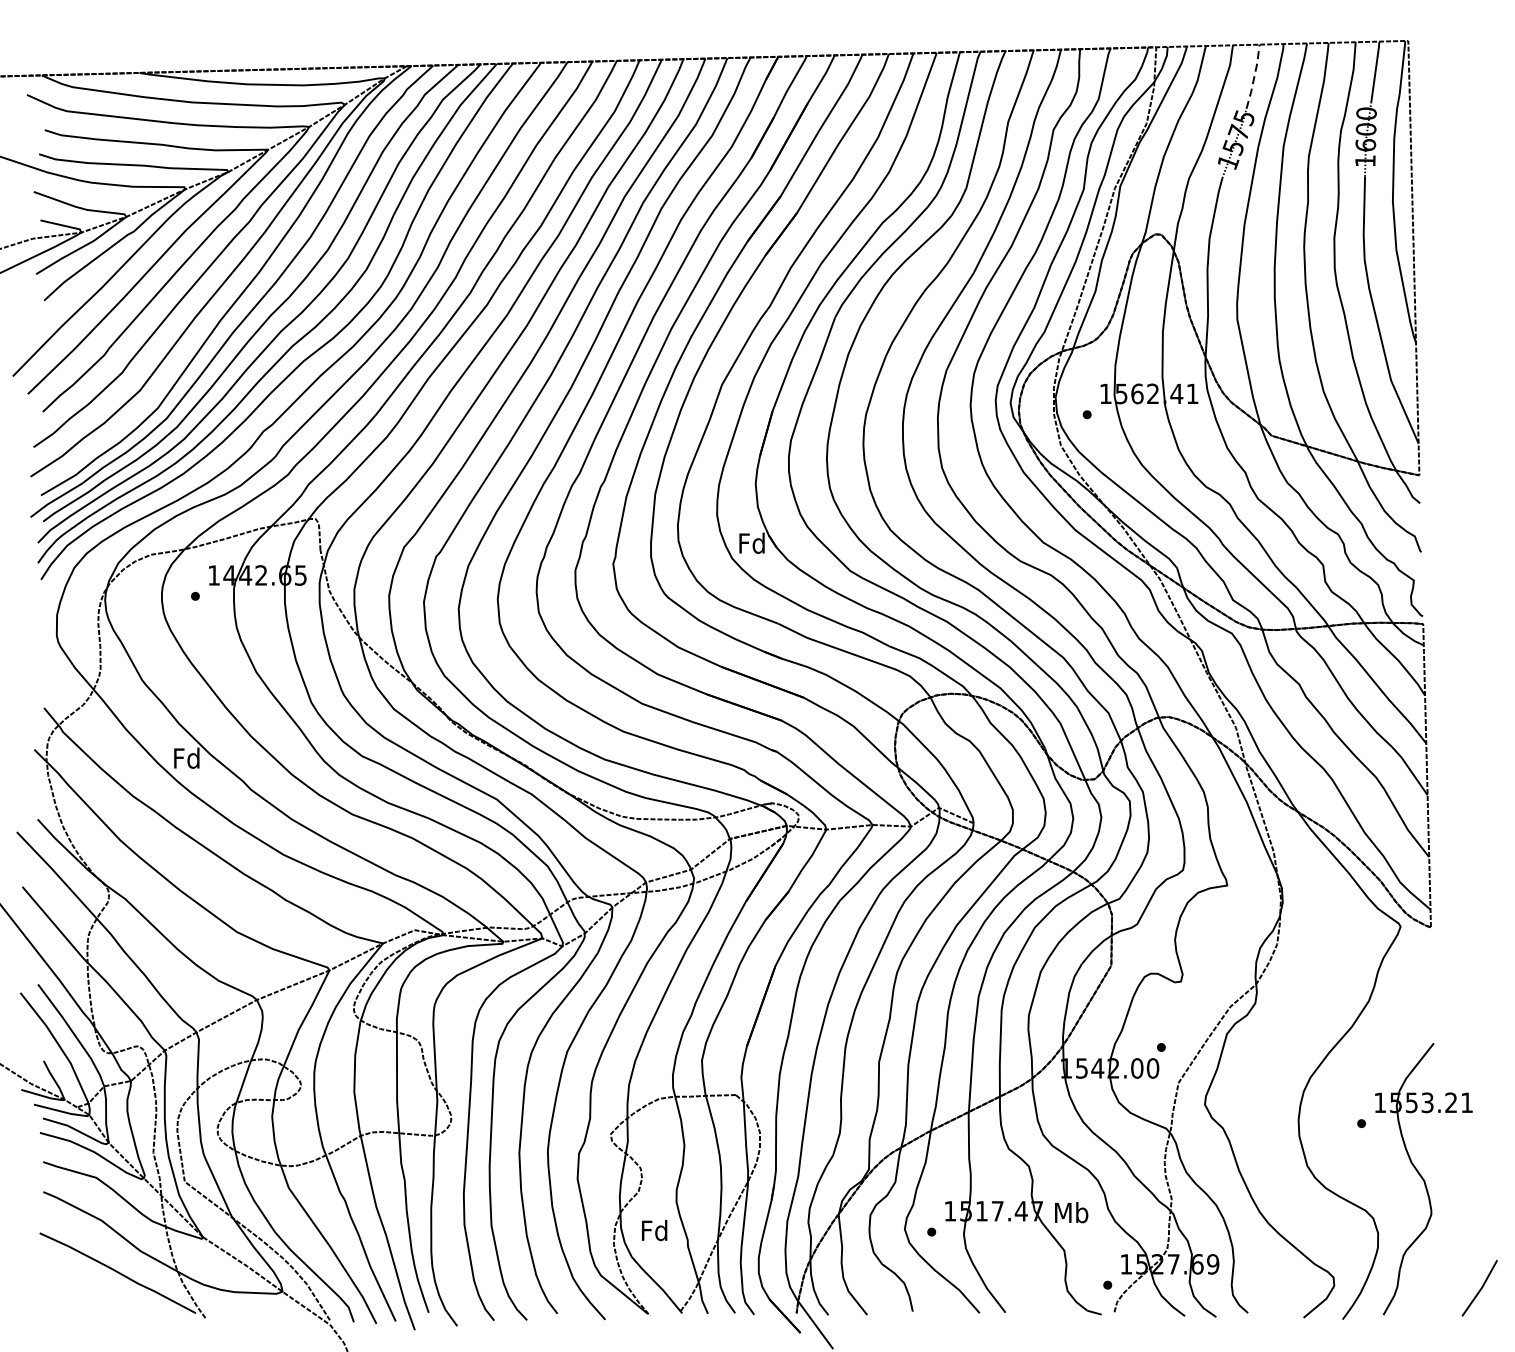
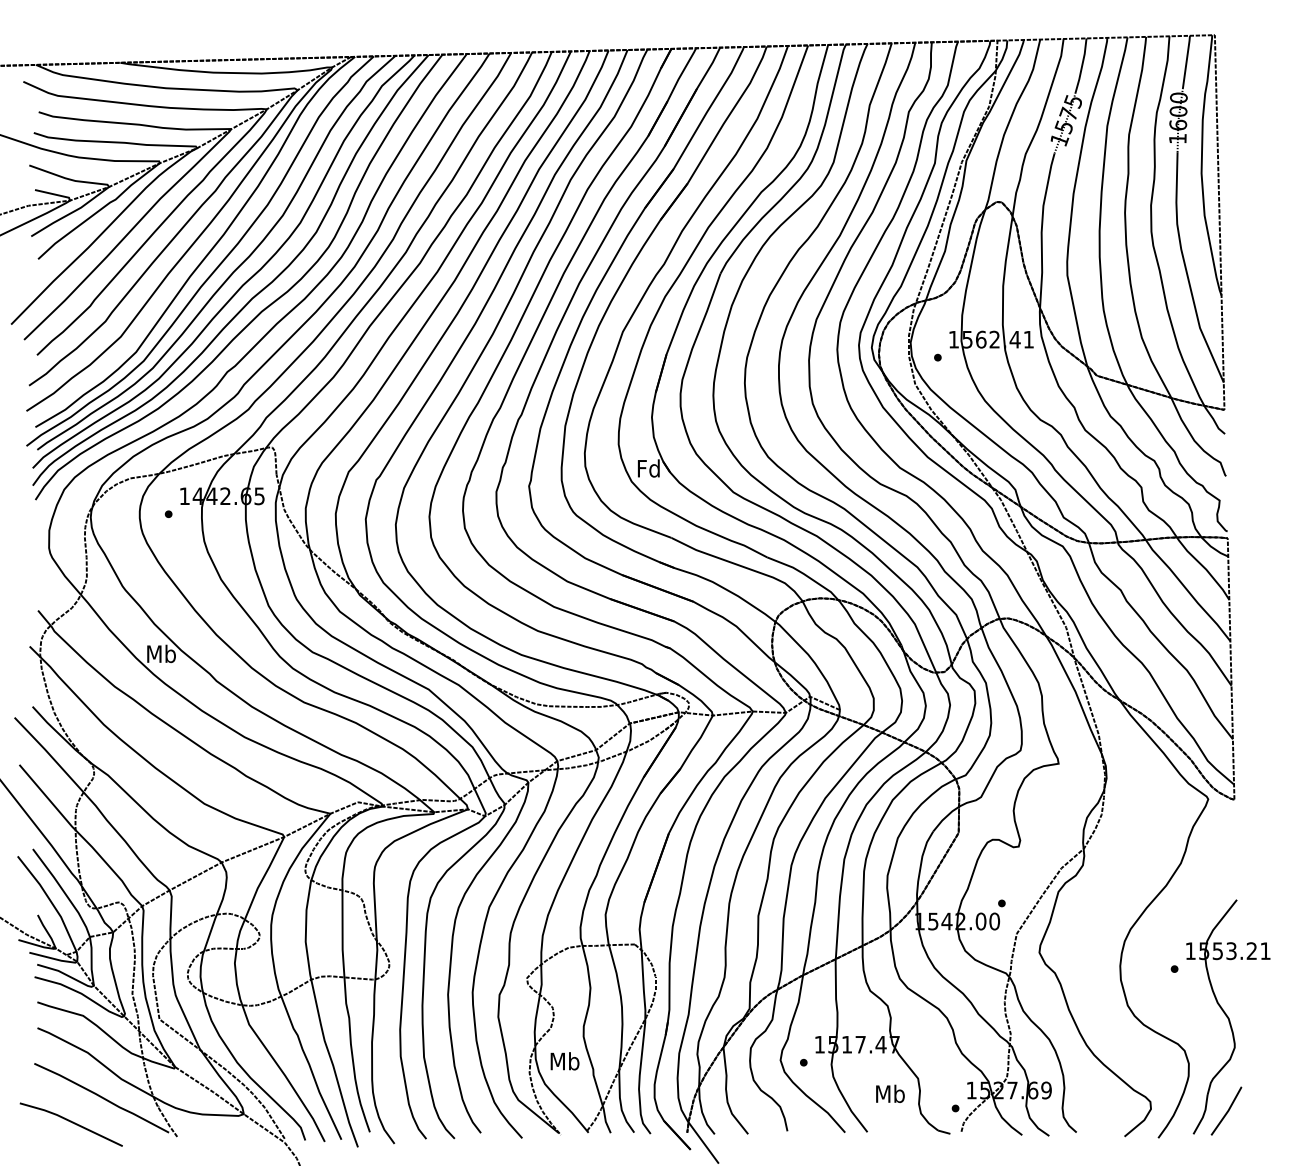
line: (1254, 76) -> (1082, 65), dashed -> solid
text: (187, 757) -> (161, 653), Fd -> Mb
text: (1071, 1212) -> (890, 1093), moved
text: (654, 1230) -> (564, 1061), Fd -> Mb
line: (1480, 1287) -> (1227, 1110), moved
line: (81, 1301) -> (70, 1122), added

